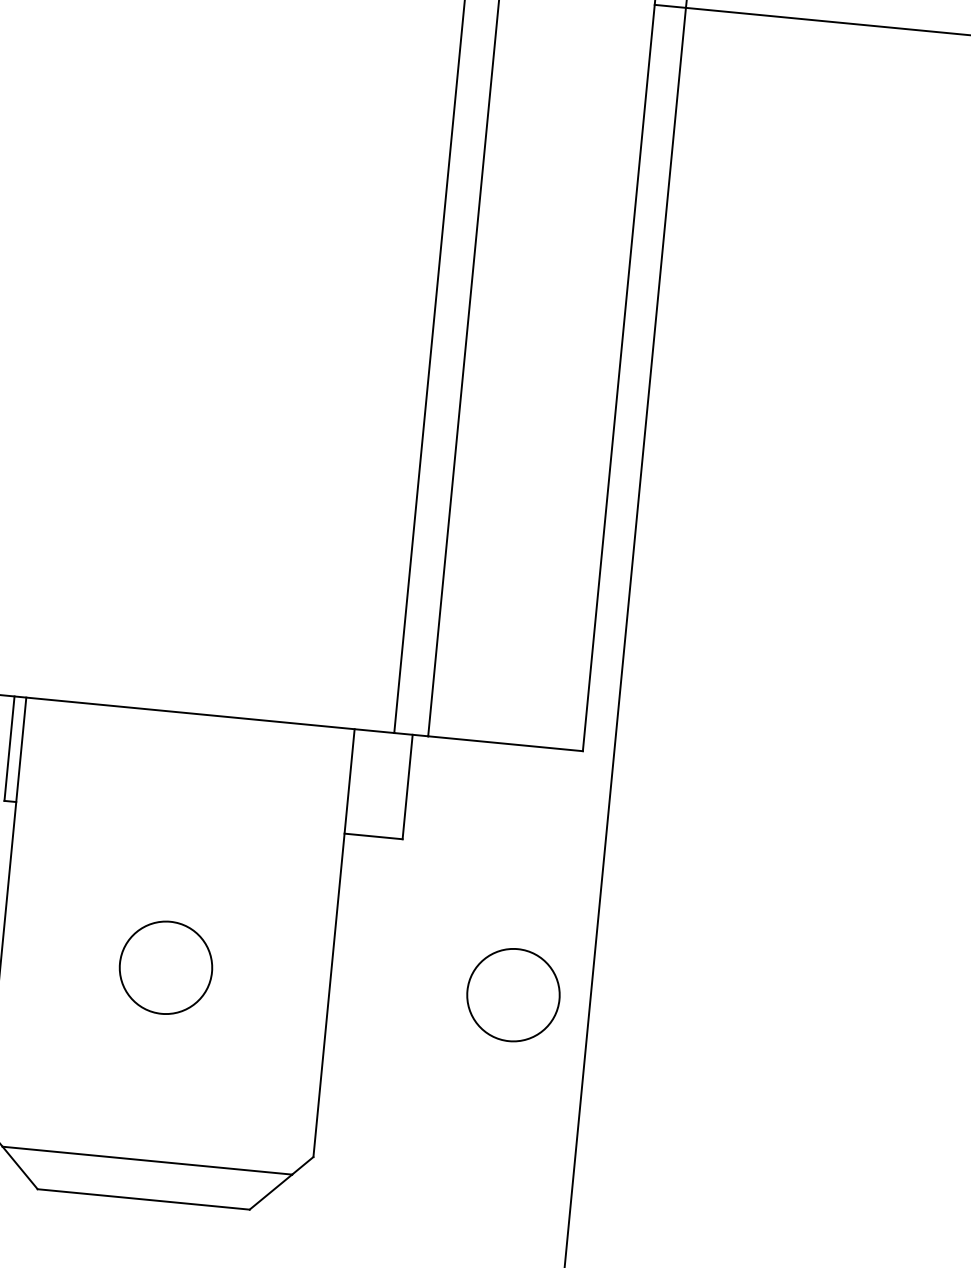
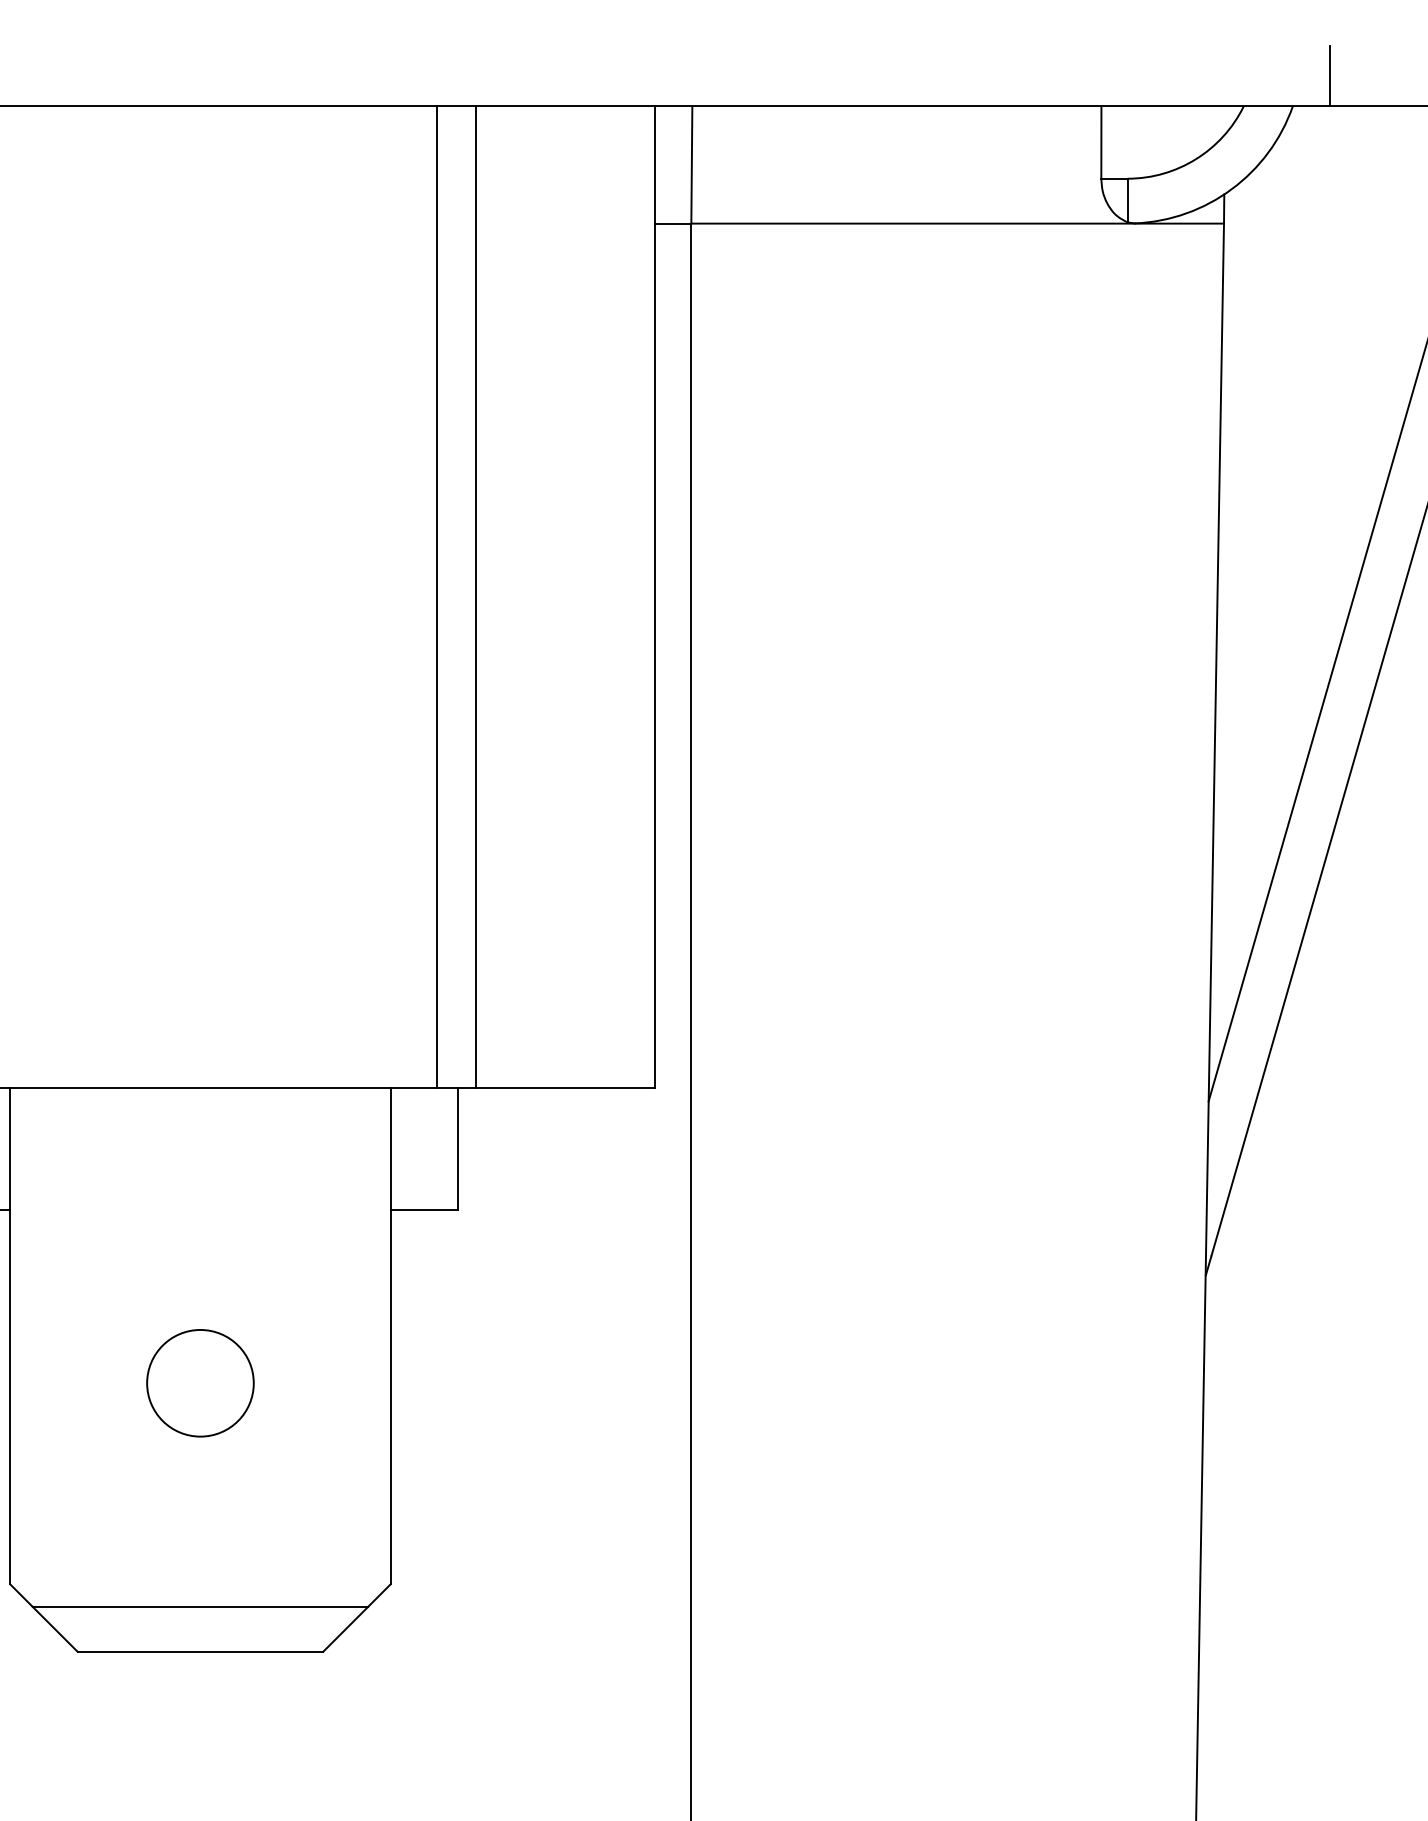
circle: (513, 995) -> (602, 1376), removed

